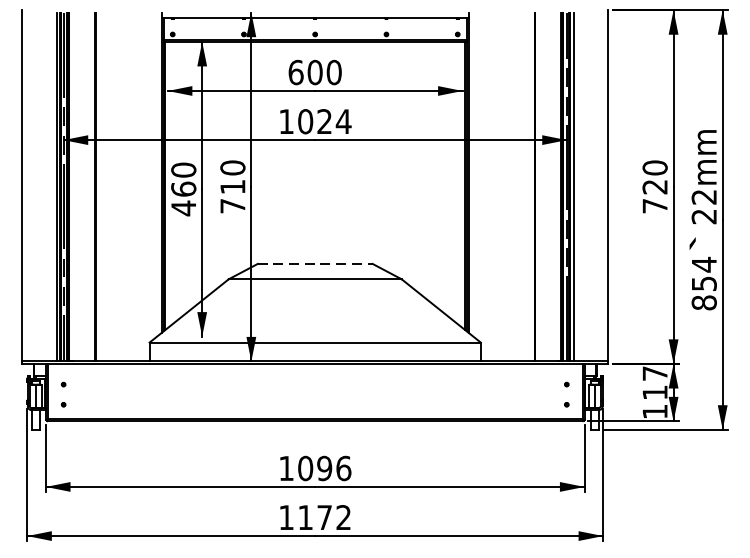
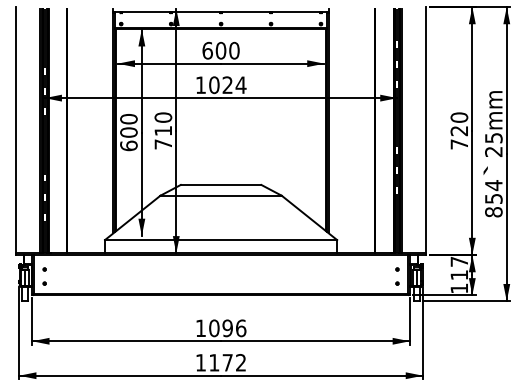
text: (703, 197) -> (493, 138), 22mm -> 25mm
text: (183, 199) -> (128, 139), 460 -> 600
line: (315, 263) -> (221, 184), dashed -> solid

